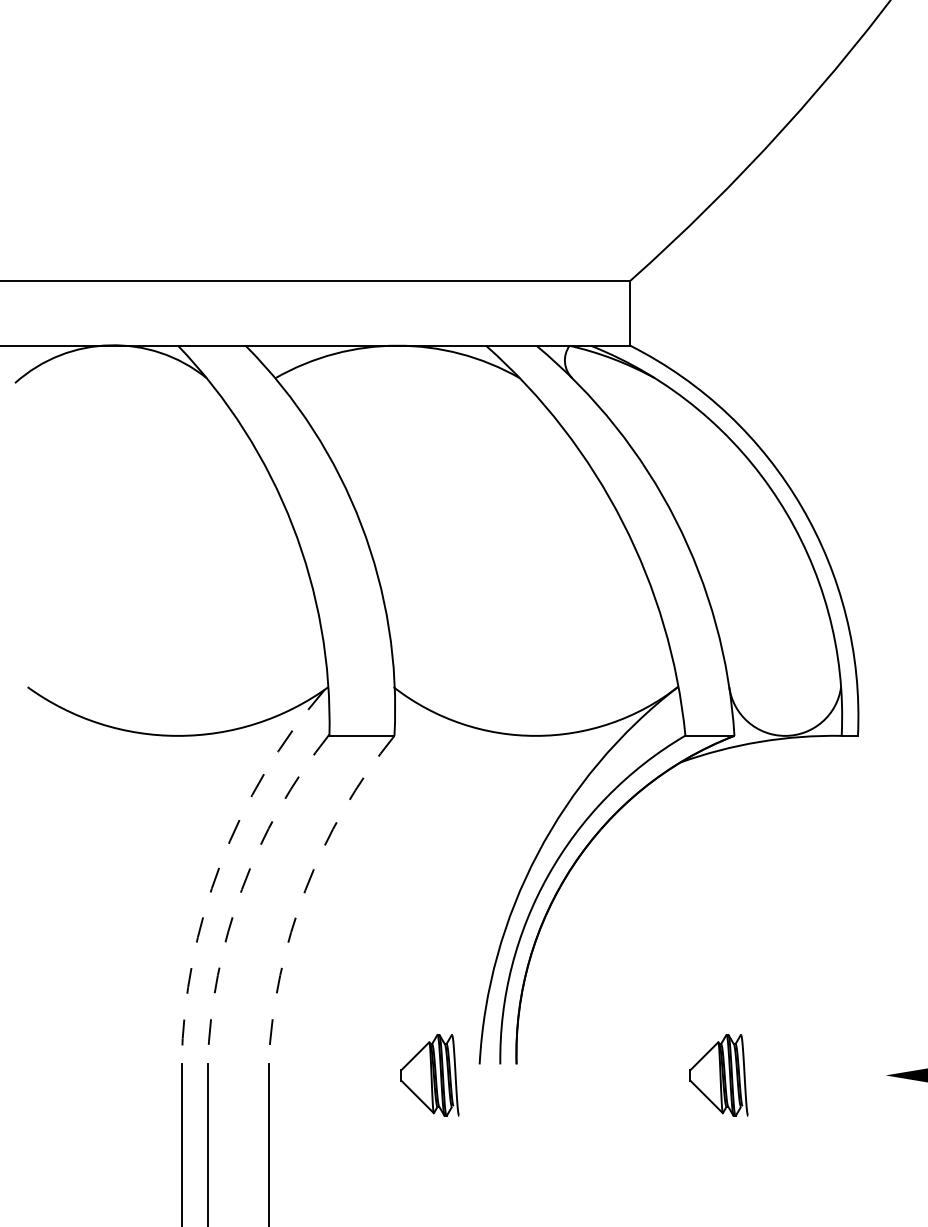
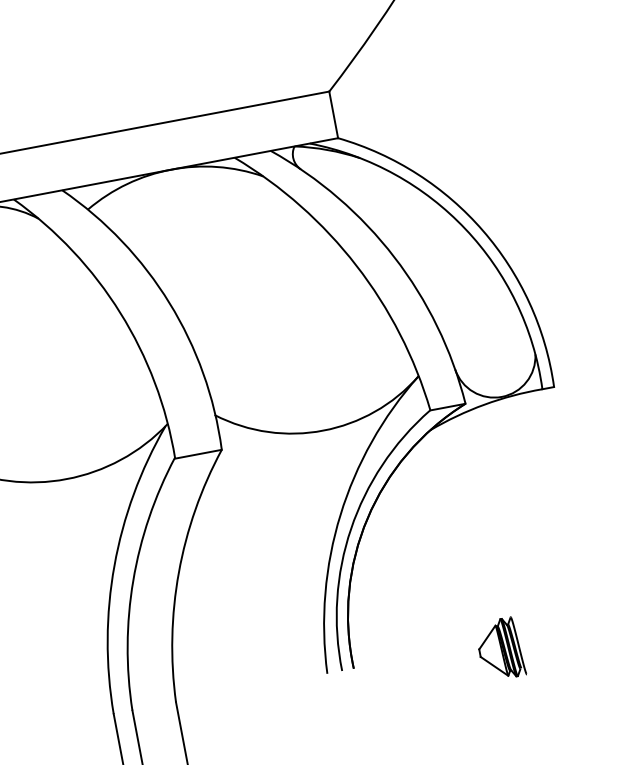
arc: (220, 864) -> (114, 565), dashed -> solid
arc: (241, 889) -> (132, 580), dashed -> solid
arc: (305, 890) -> (178, 572), dashed -> solid
part: (429, 1075) -> (292, 688), removed

